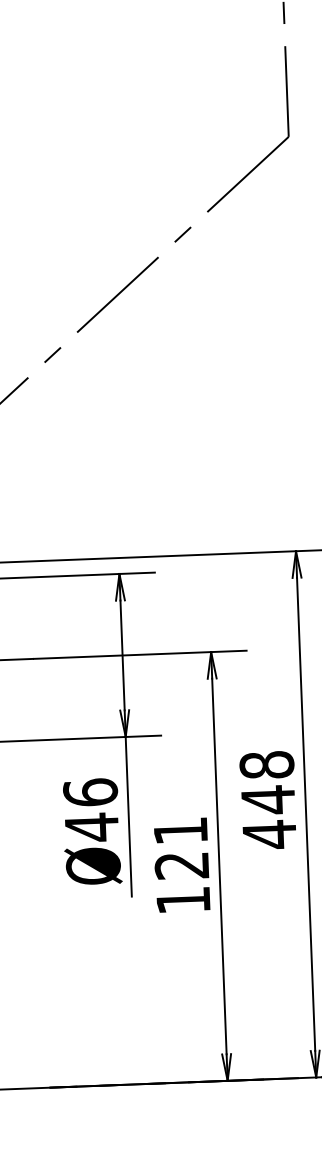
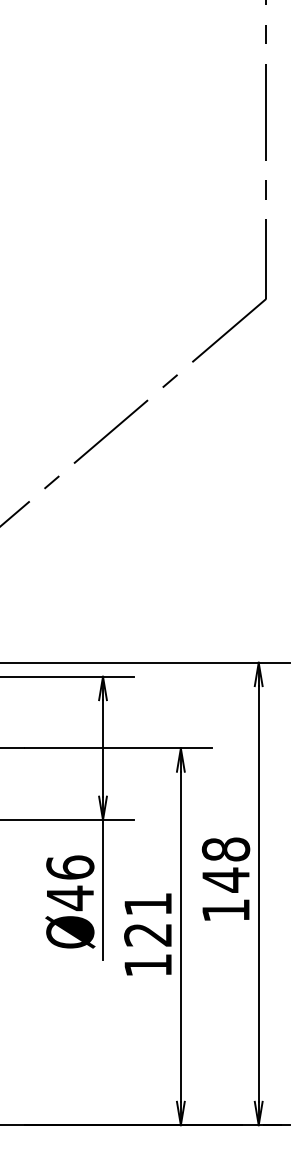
text: (269, 834) -> (225, 910), 448 -> 148

